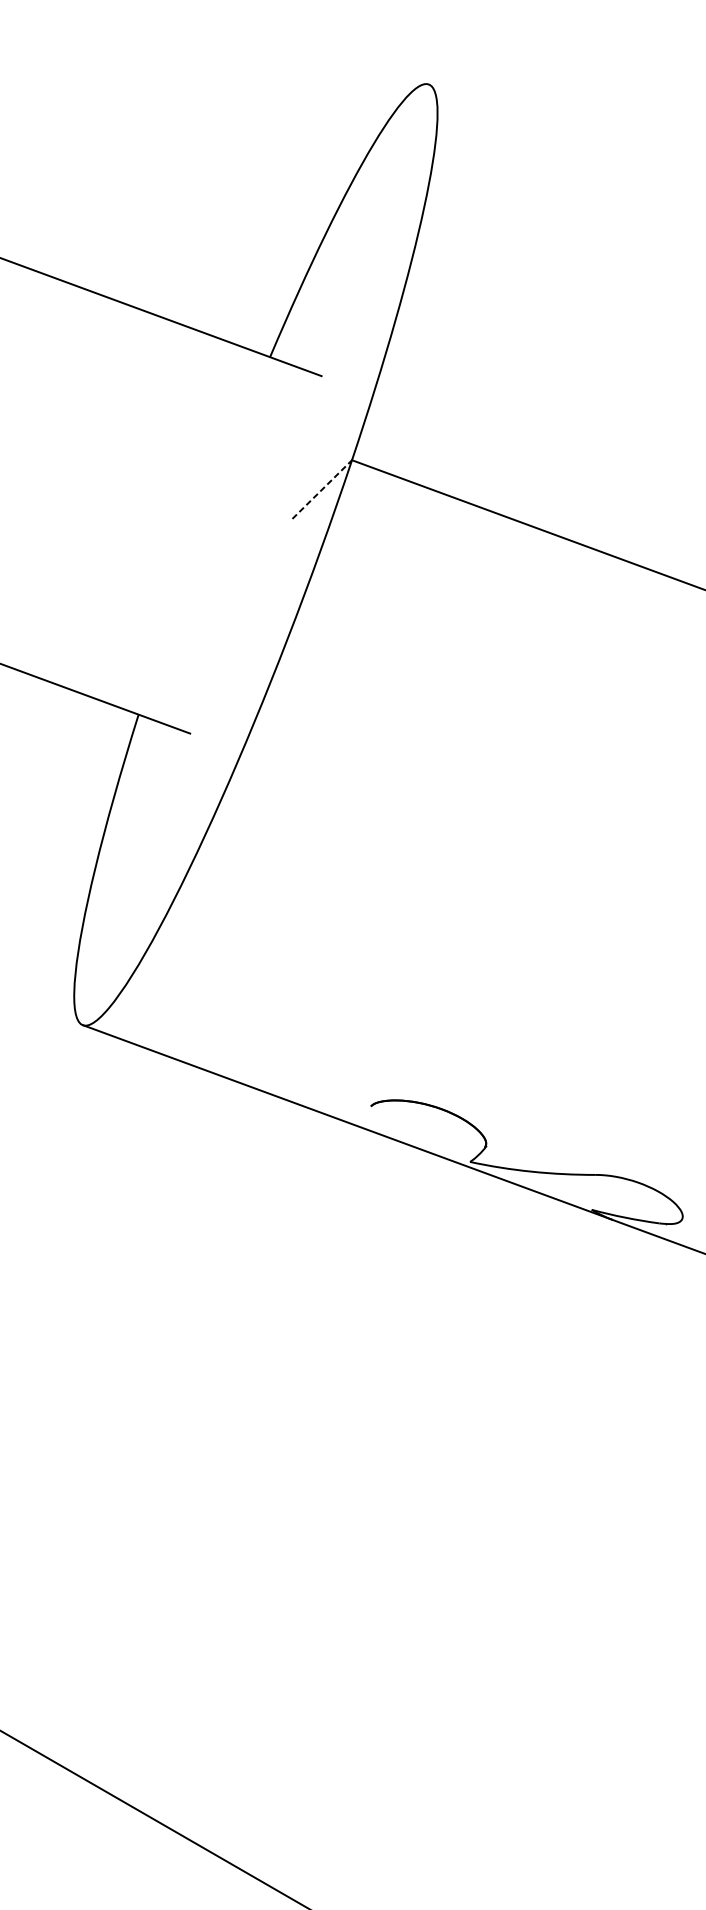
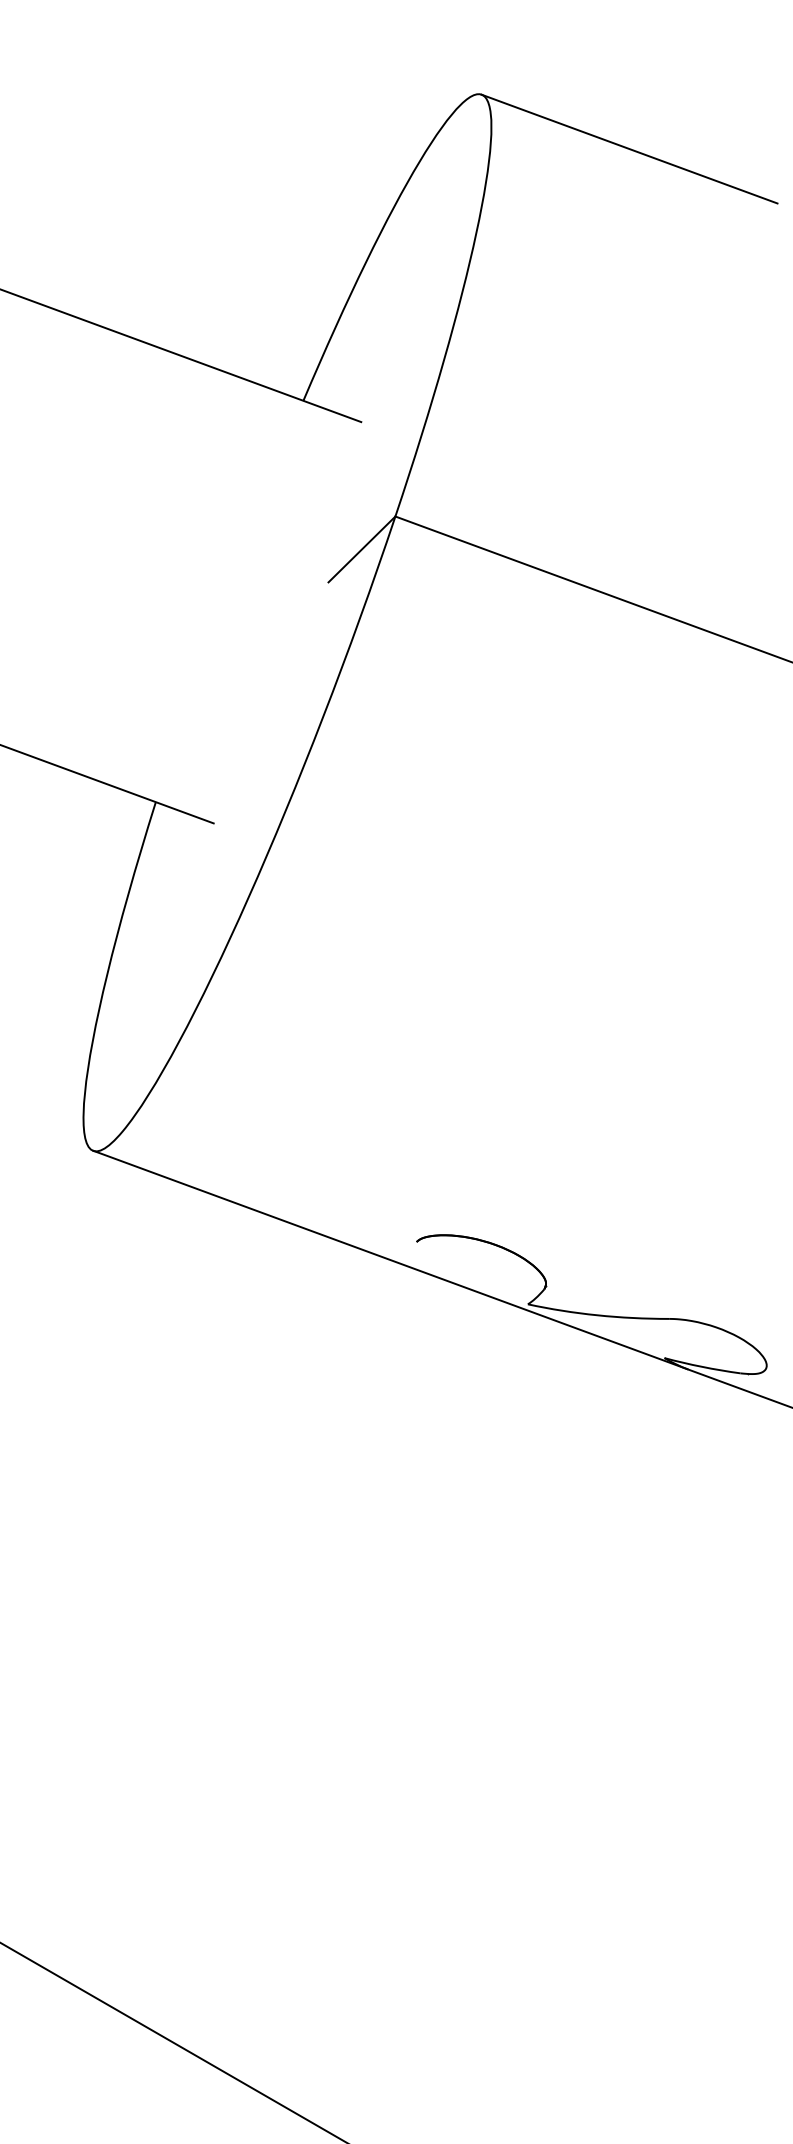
line: (560, 132) -> (629, 148), added
line: (321, 489) -> (361, 549), dashed -> solid

